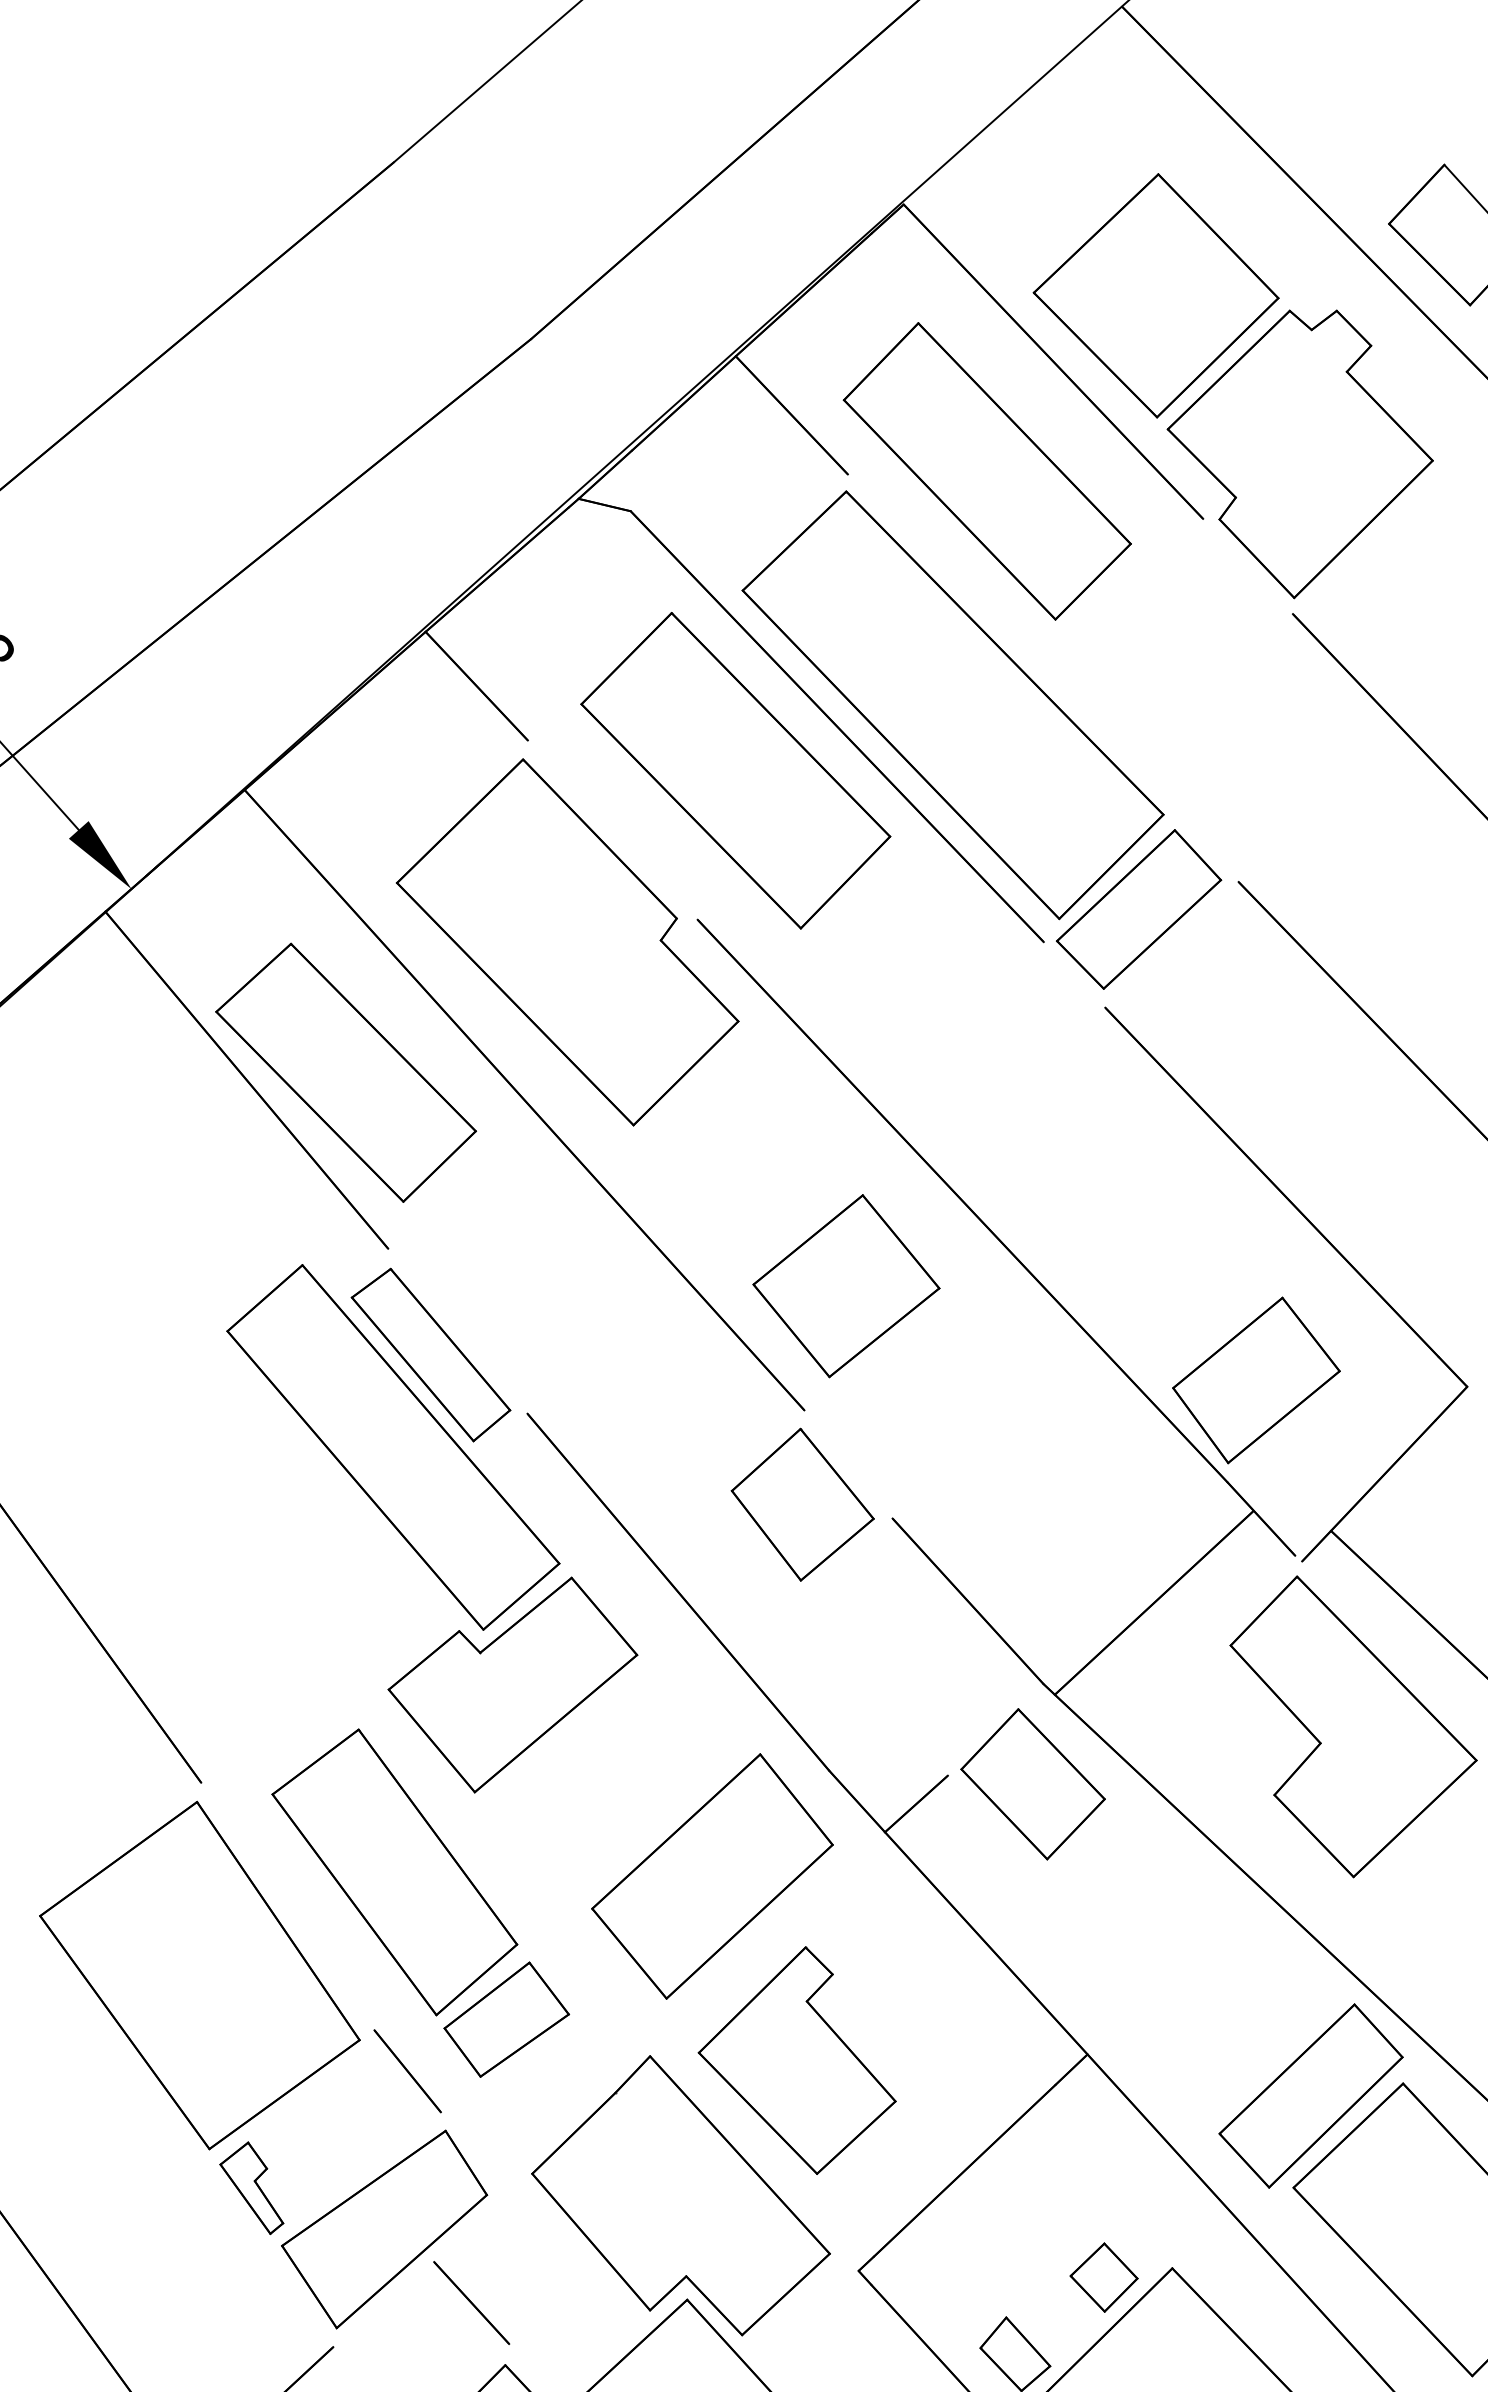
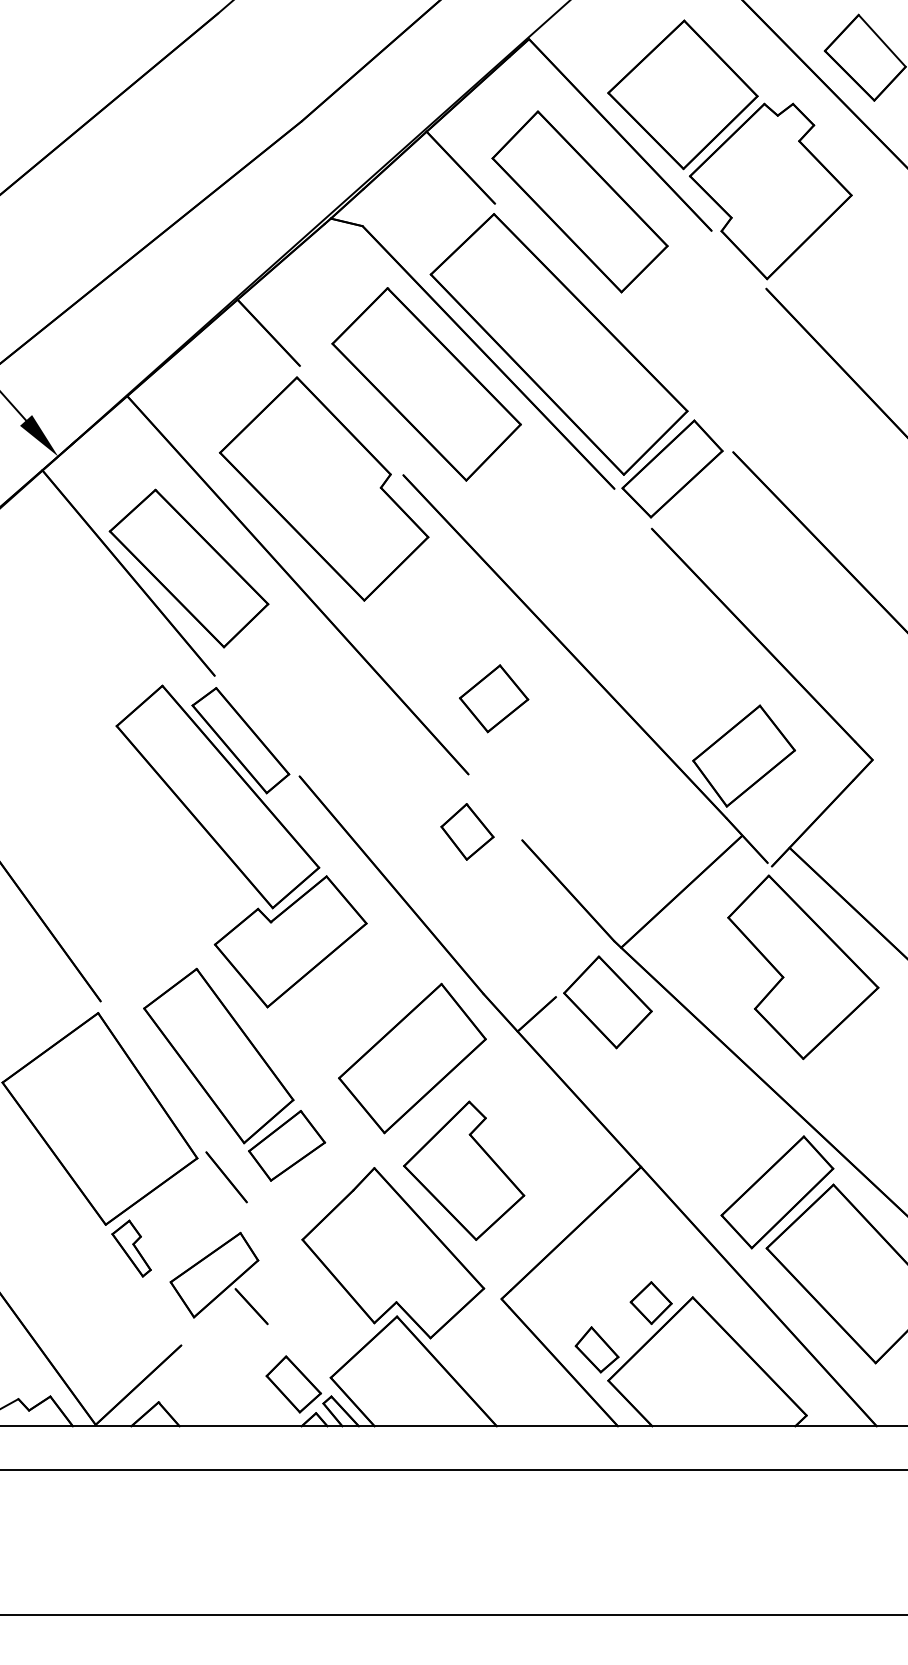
part: (845, 1285) -> (493, 698), size x0.6
part: (802, 1504) -> (467, 831), size x0.6
part: (394, 2237) -> (218, 1278), size x0.7

